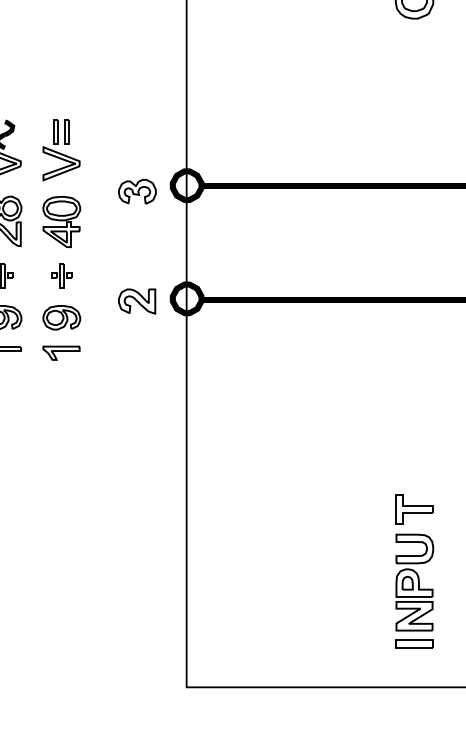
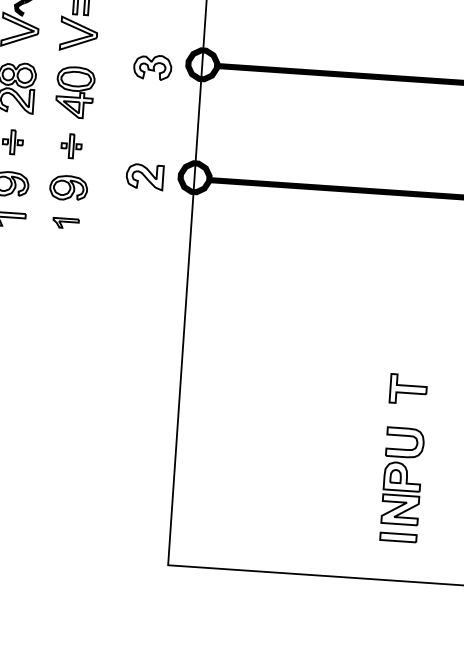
part: (61, 352) -> (66, 222), size x0.7
part: (414, 509) -> (408, 389), moved

